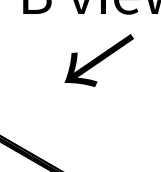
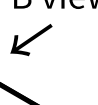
text: (99, 61) -> (31, 40), moved

